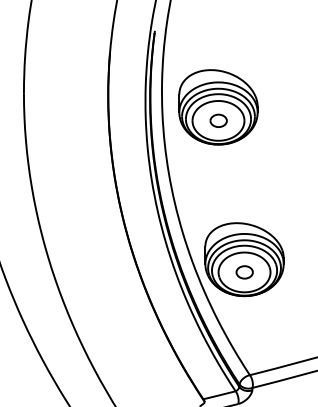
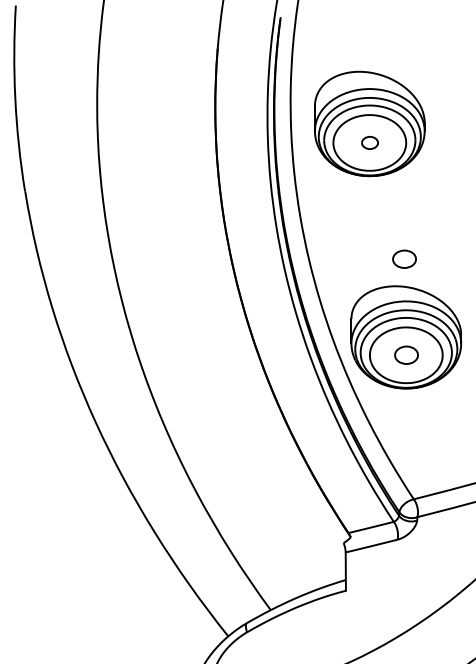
part: (218, 120) -> (369, 142), size x0.7
part: (243, 203) -> (404, 258), added

